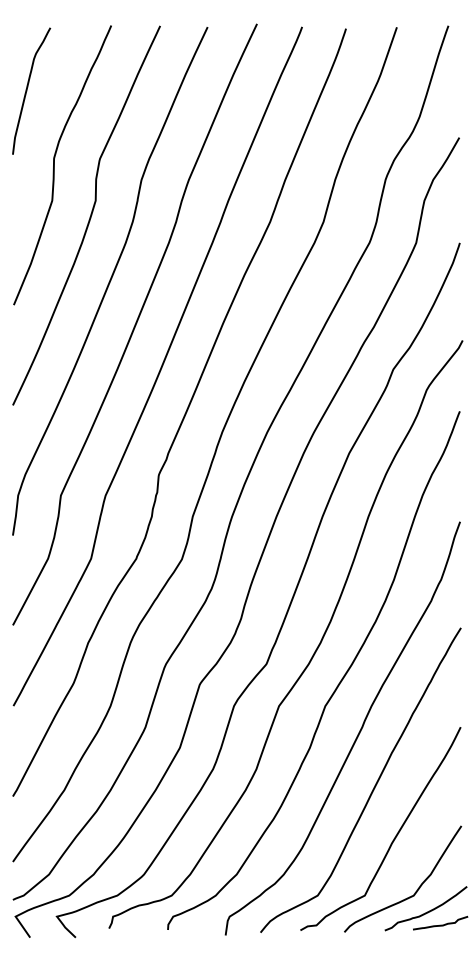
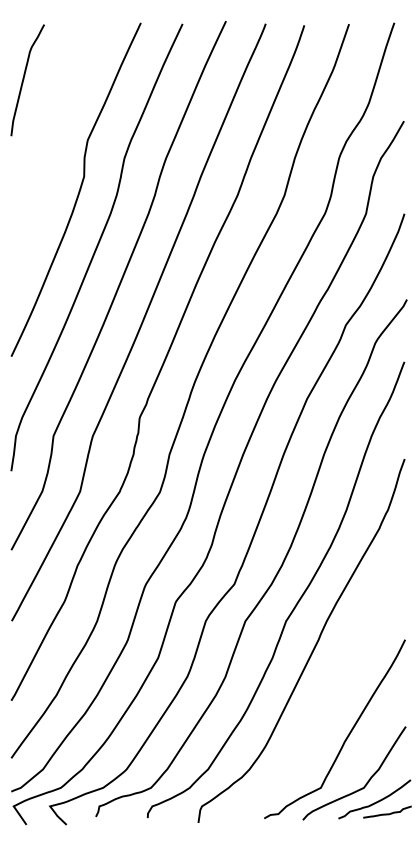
curve: (54, 165) -> (47, 145), removed
curve: (374, 785) -> (329, 691), removed

